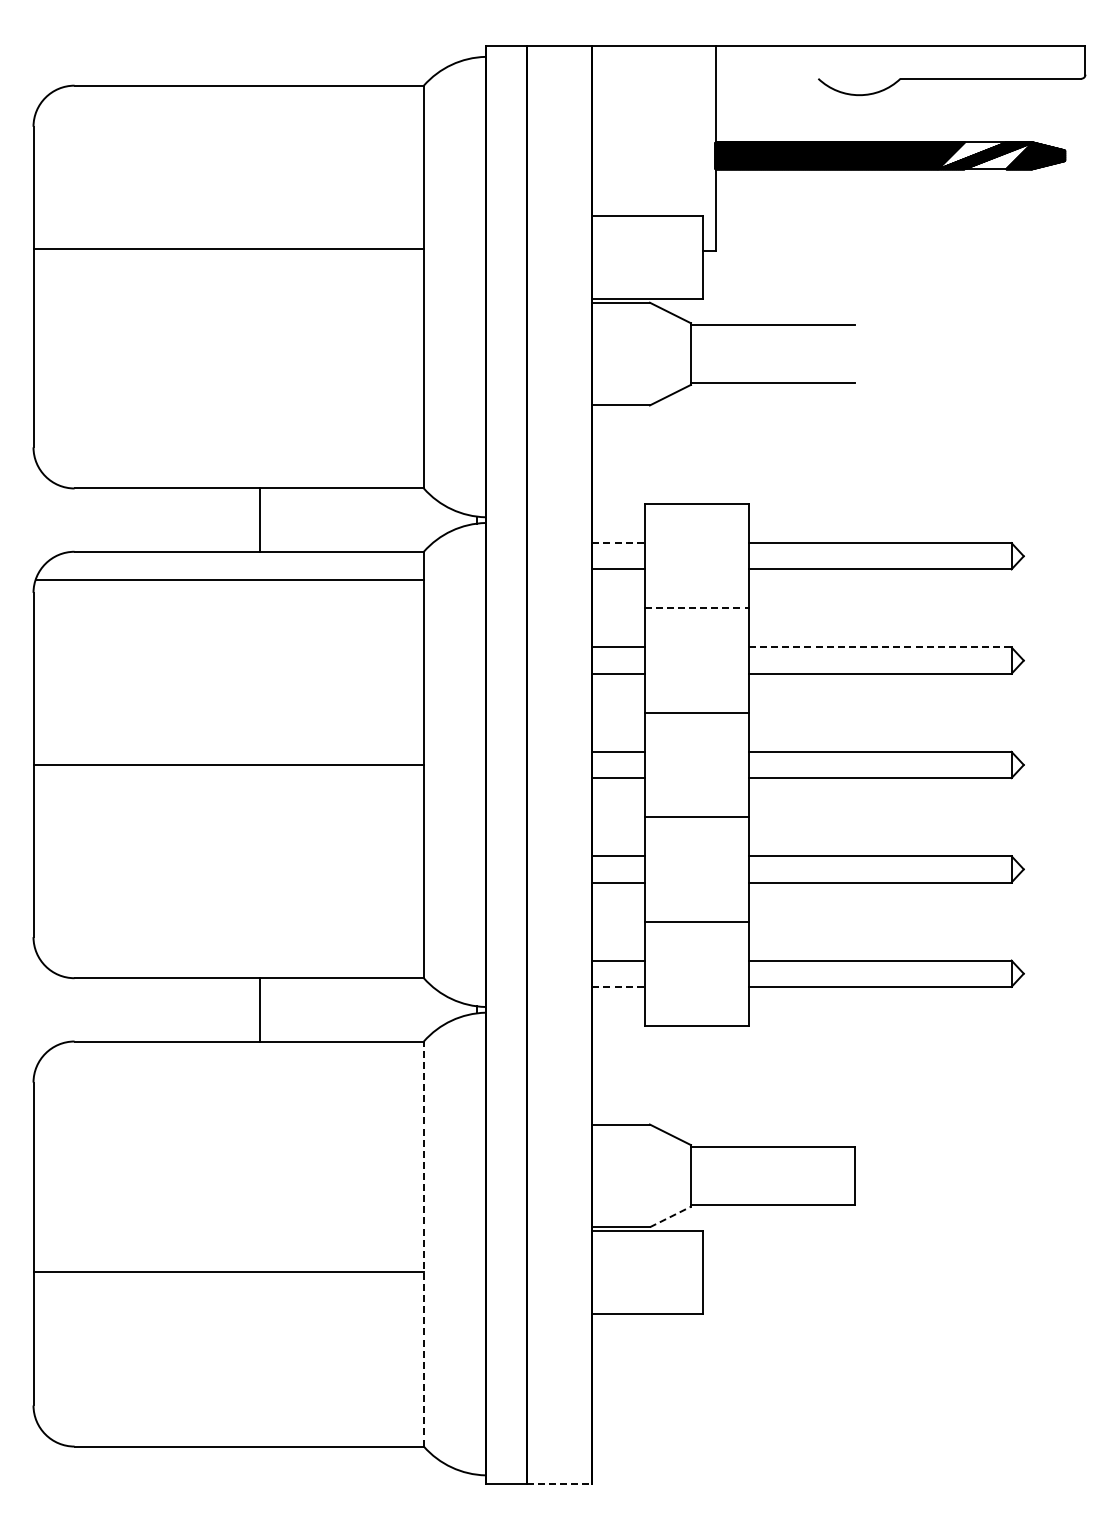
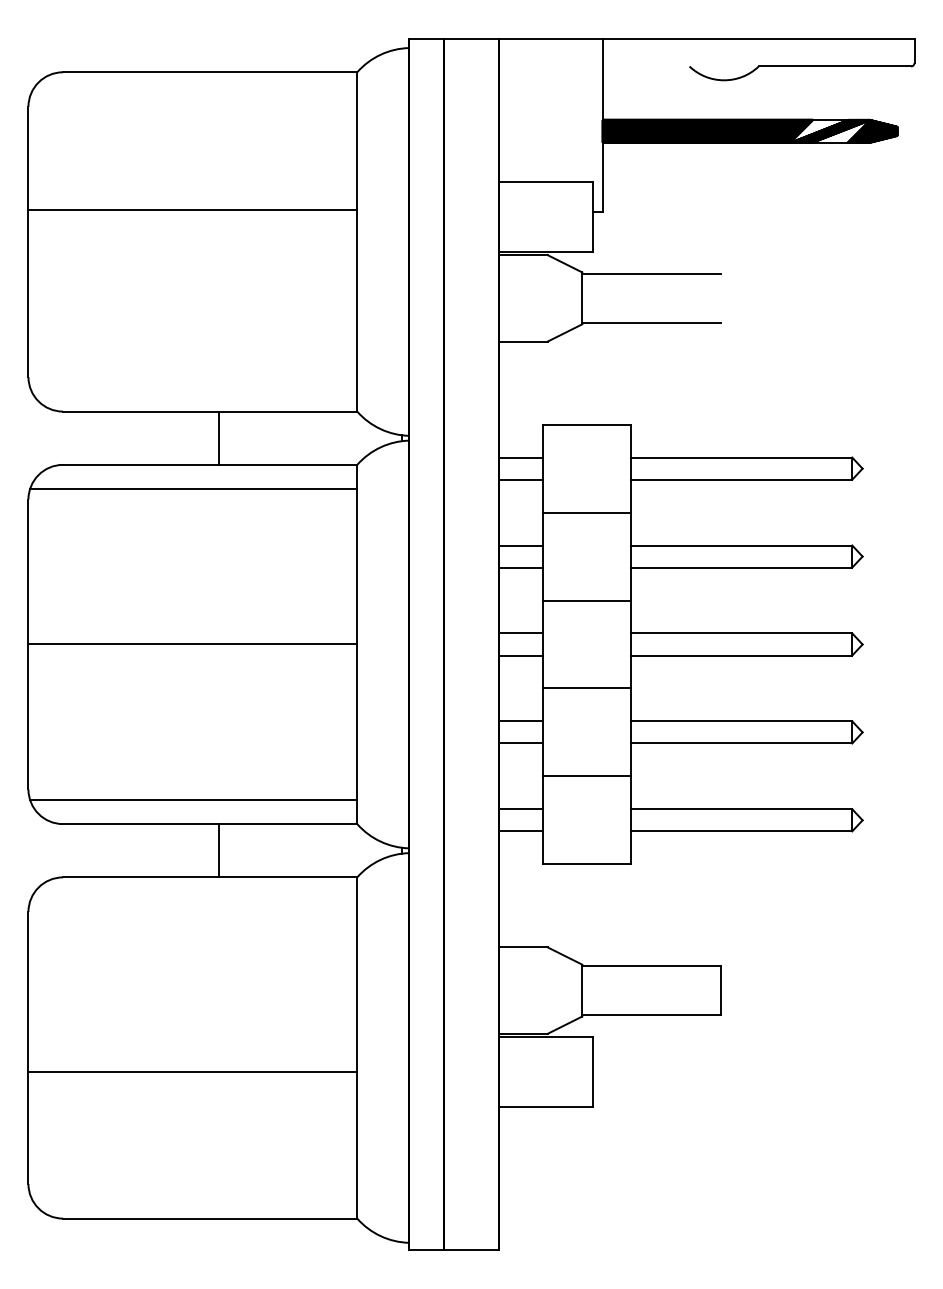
line: (618, 543) -> (521, 457), dashed -> solid
line: (697, 608) -> (587, 512), dashed -> solid
line: (880, 647) -> (741, 545), dashed -> solid
line: (229, 949) -> (193, 799), added
line: (618, 986) -> (521, 831), dashed -> solid
line: (670, 1217) -> (564, 1025), dashed -> solid
line: (423, 1244) -> (356, 1048), dashed -> solid
line: (559, 1484) -> (471, 1250), dashed -> solid

